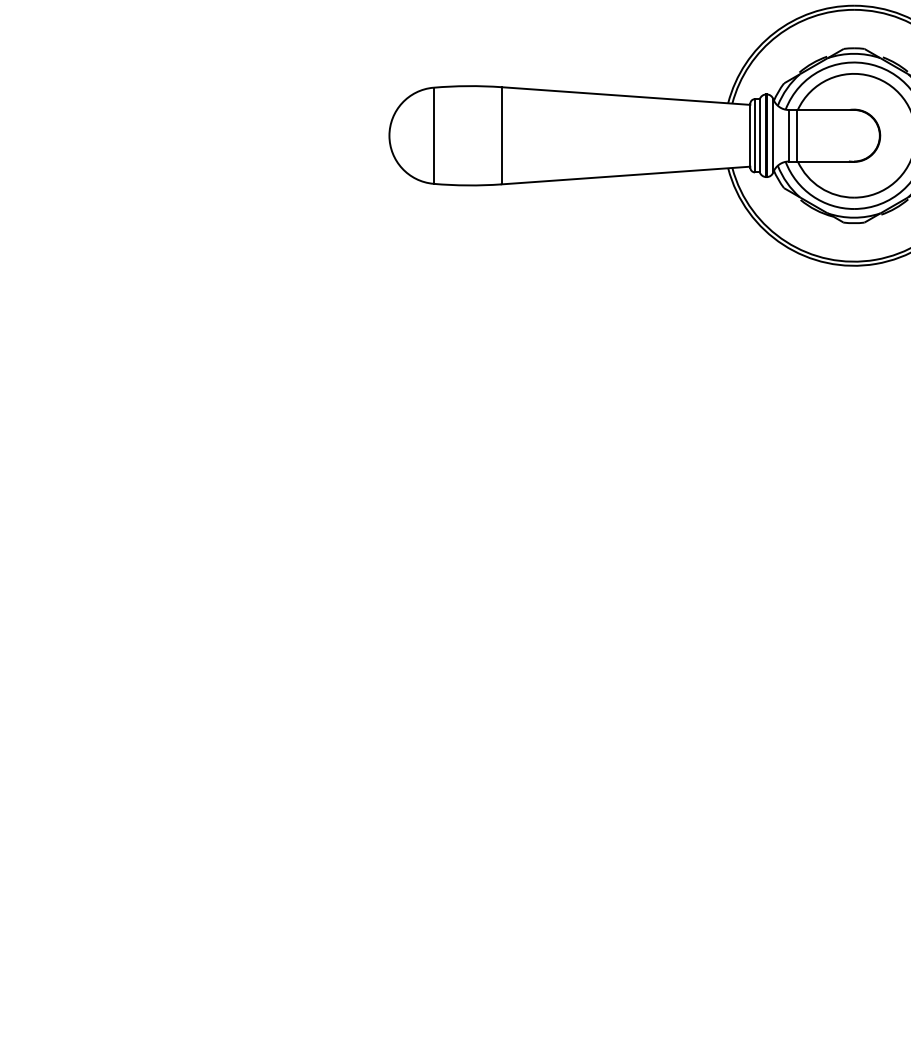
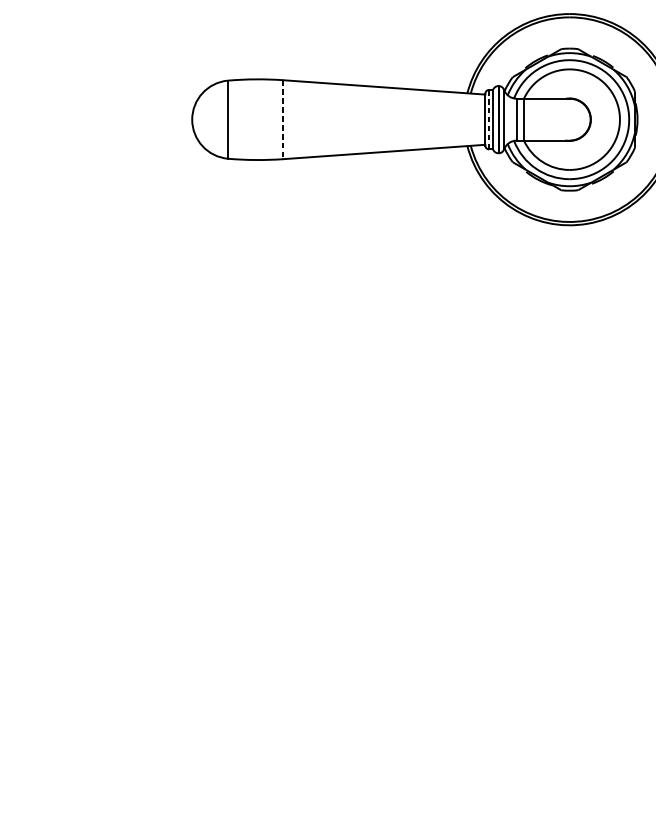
line: (501, 135) -> (283, 119), solid -> dashed
line: (755, 135) -> (489, 119), solid -> dashed

